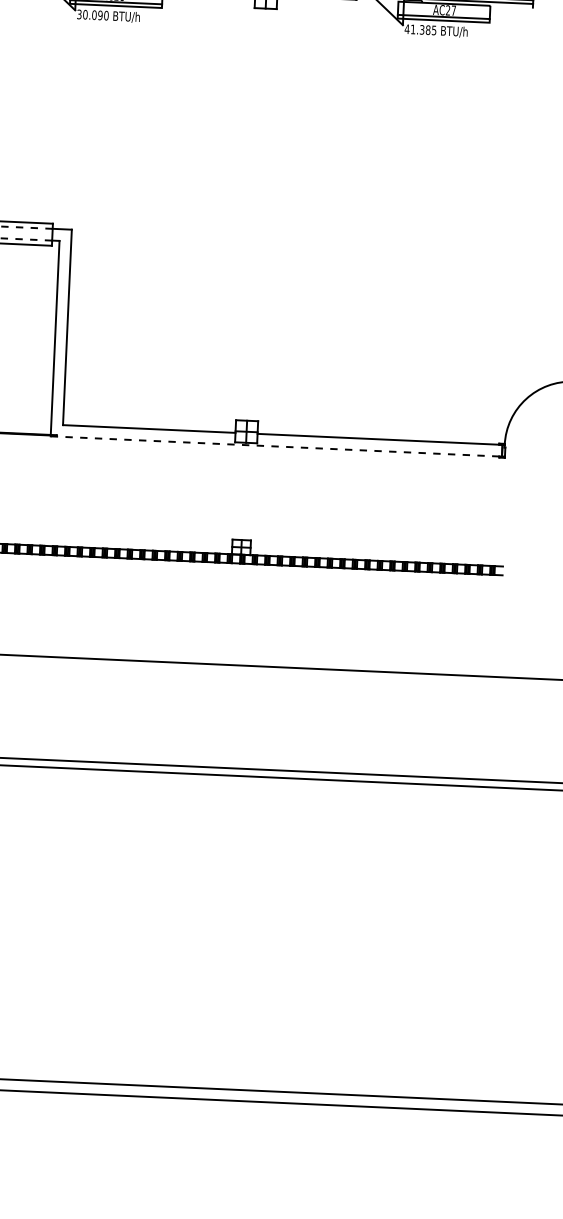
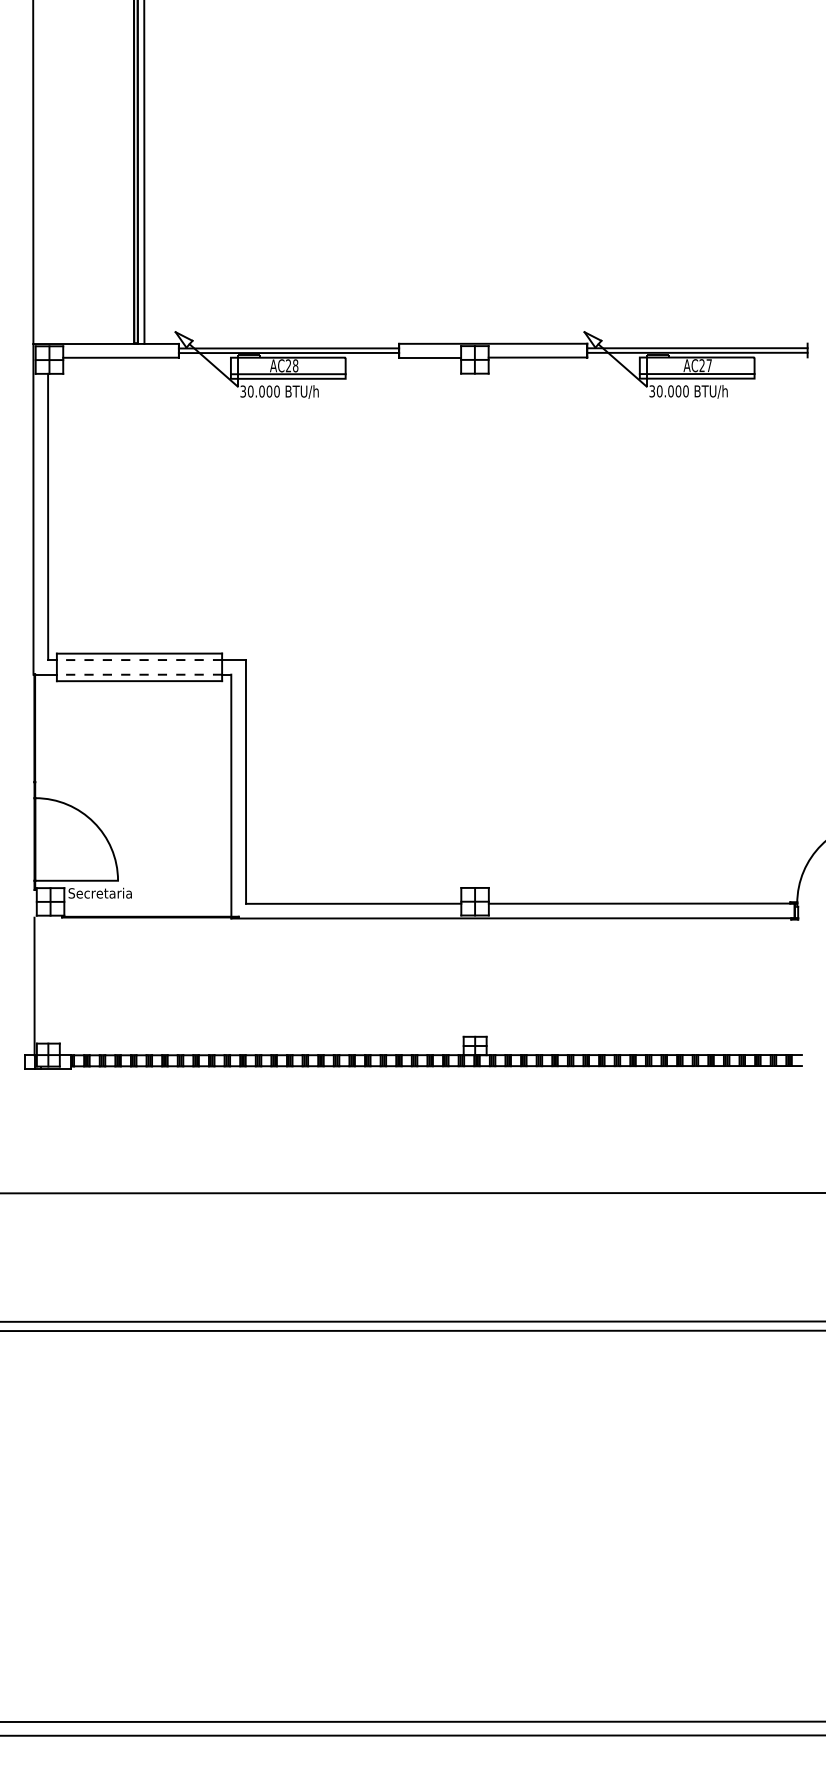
text: (100, 15) -> (269, 391), 30.090 -> 30.000
text: (420, 29) -> (668, 391), 41.385 -> 30.000
line: (276, 446) -> (512, 918), dashed -> solid

